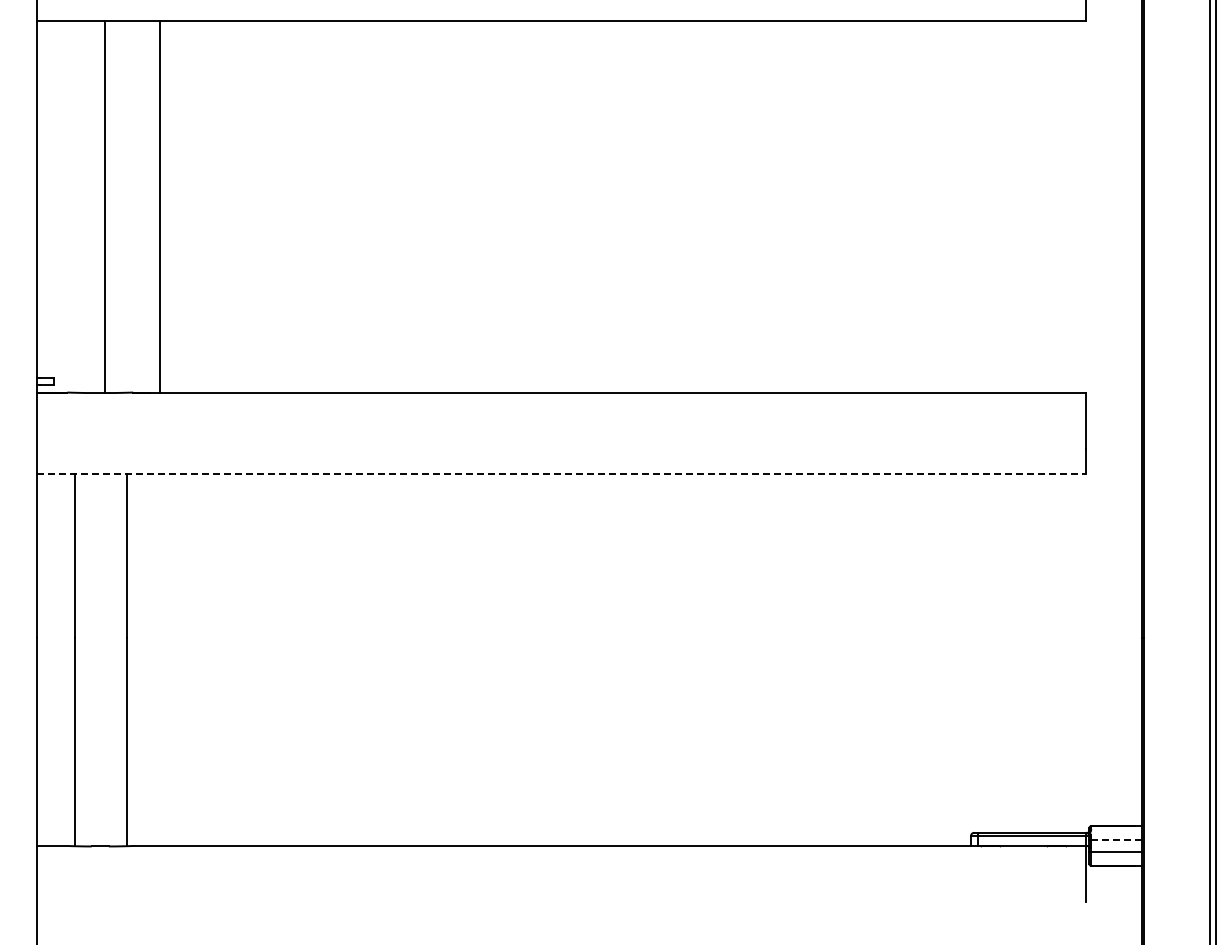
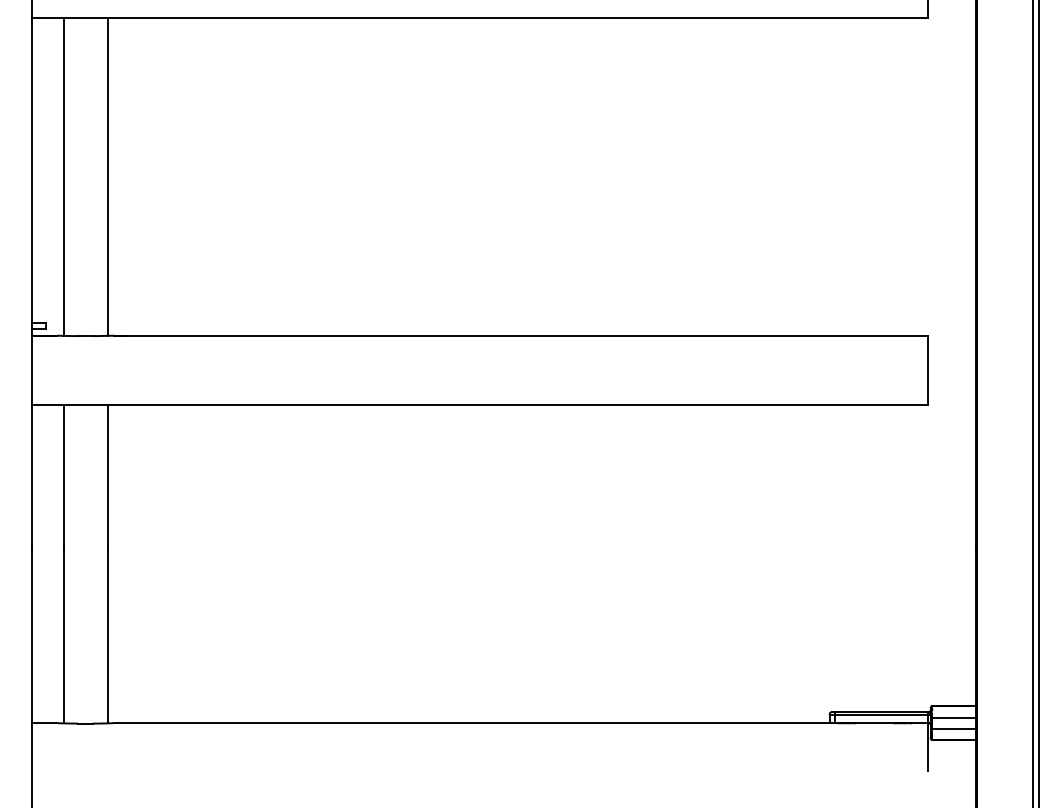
line: (104, 206) -> (63, 176), moved
line: (160, 206) -> (108, 176), moved
line: (562, 474) -> (480, 405), dashed -> solid
line: (1116, 839) -> (953, 717), dashed -> solid

